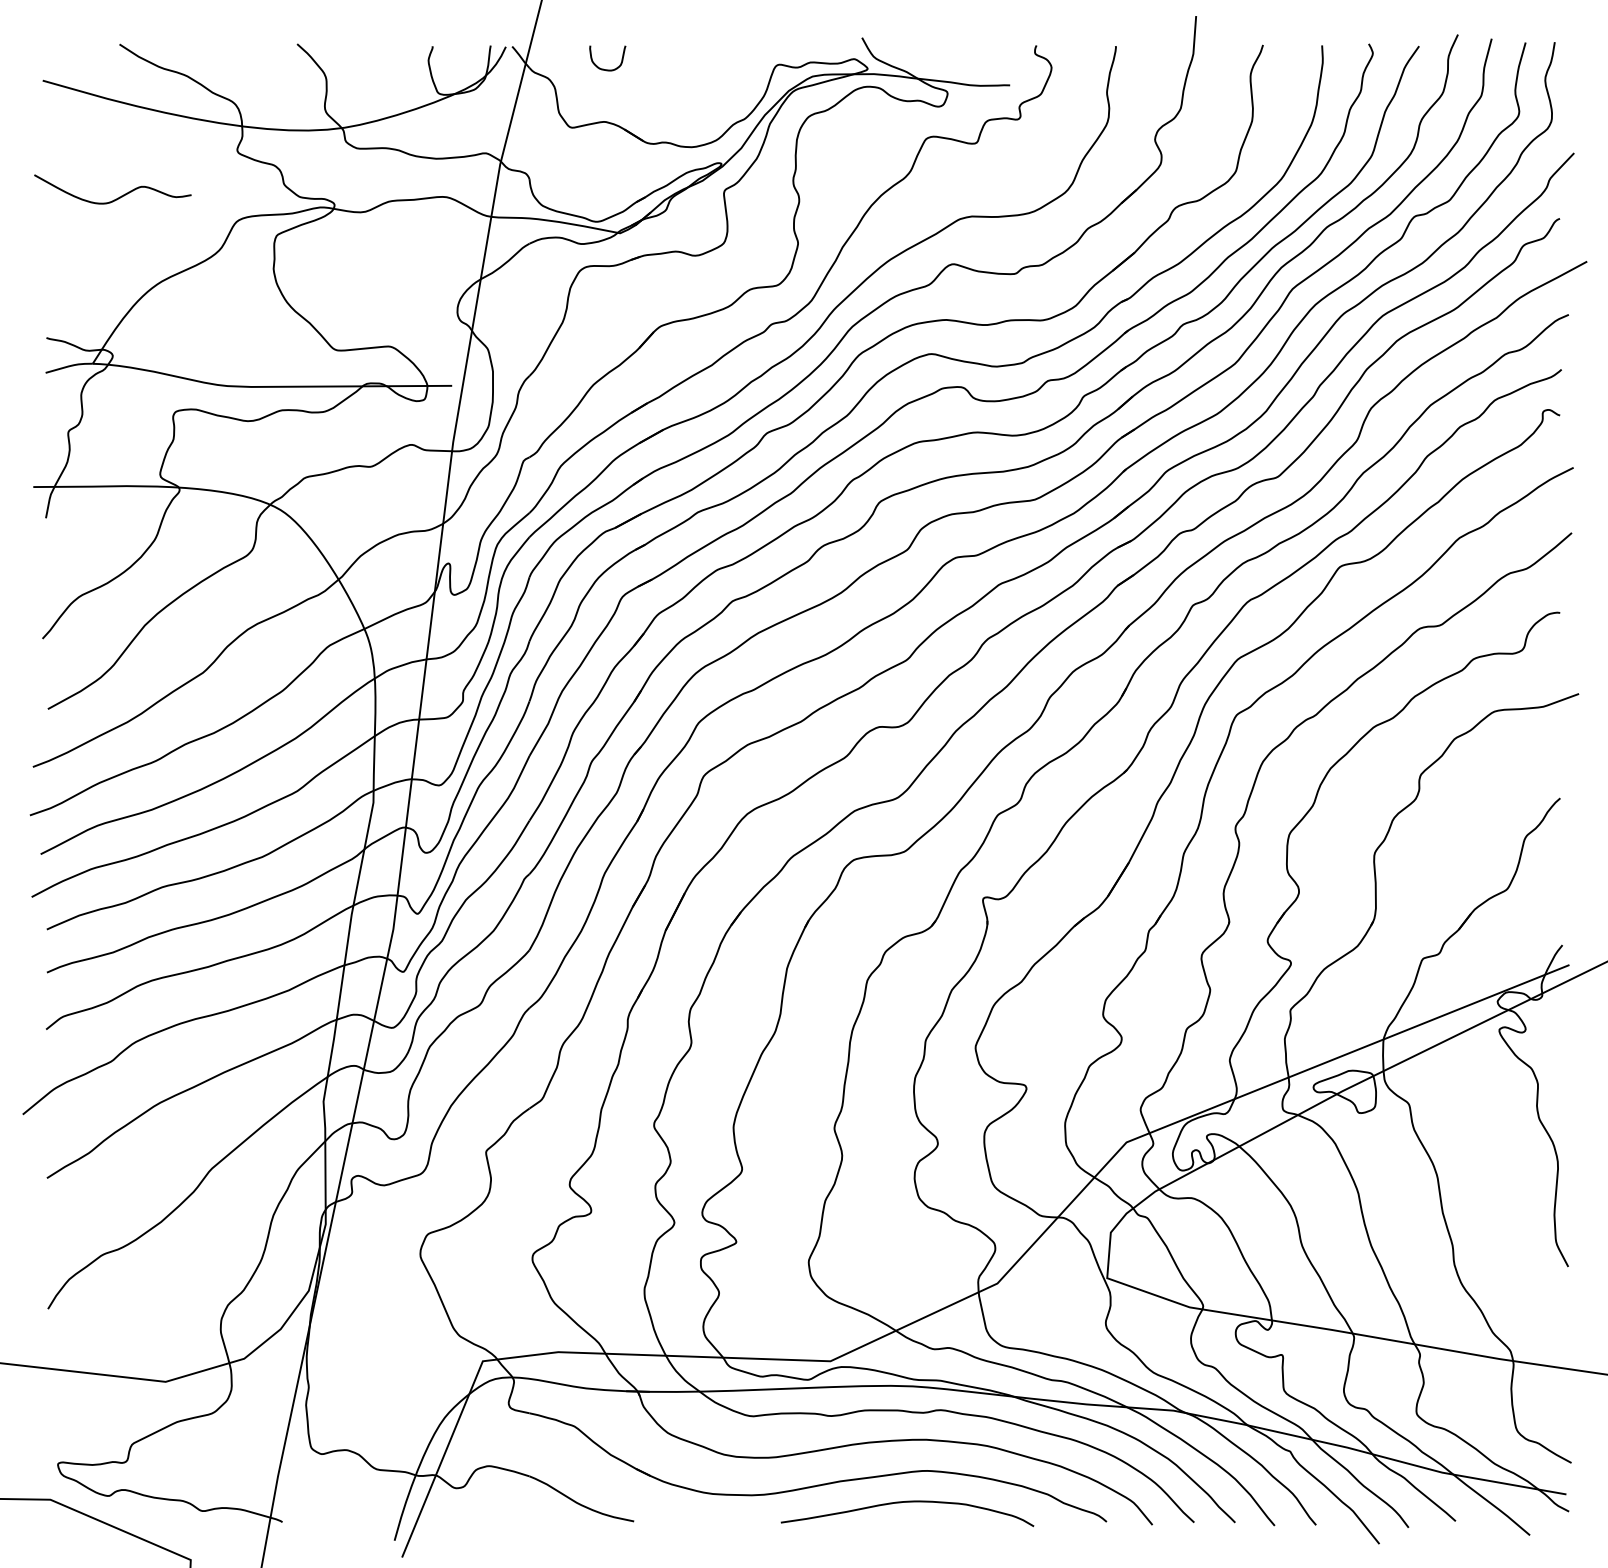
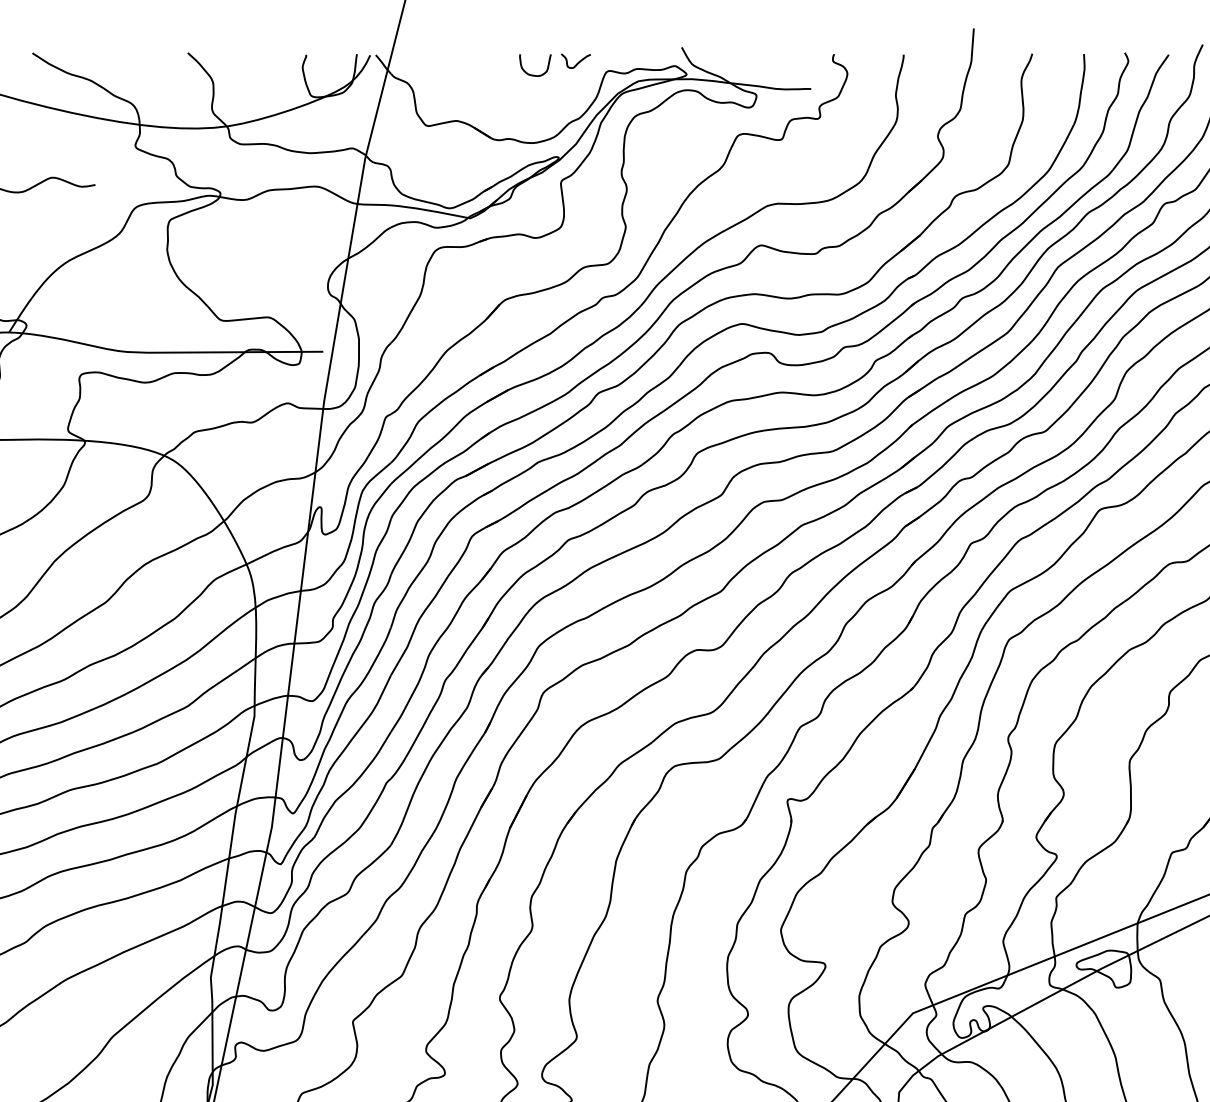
curve: (743, 54) -> (578, 62), added
curve: (603, 68) -> (531, 74), moved

